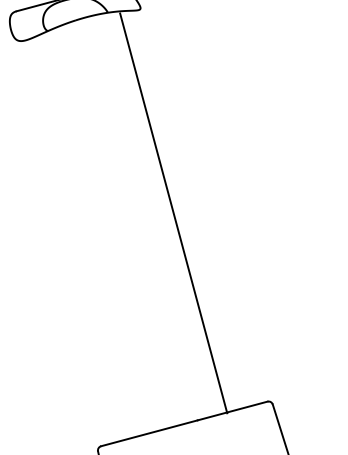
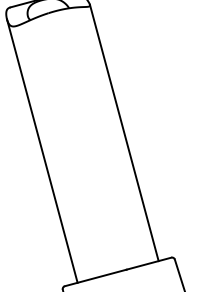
line: (172, 212) -> (123, 132), moved
line: (66, 234) -> (42, 150), added

